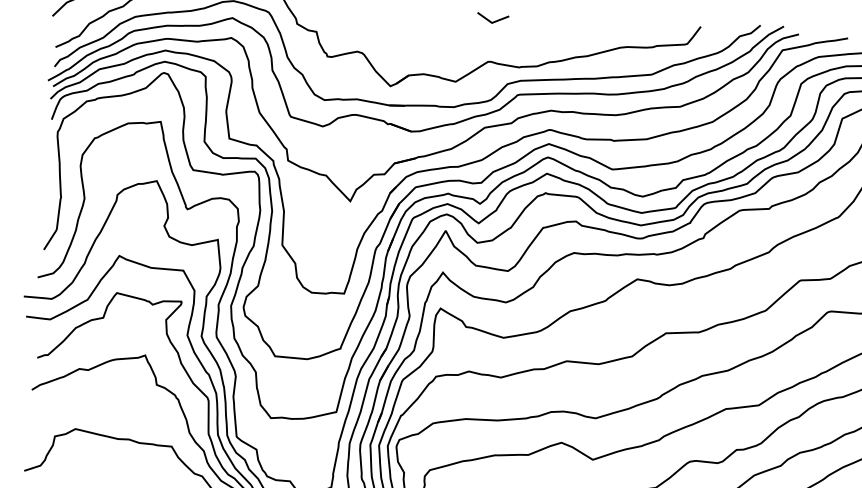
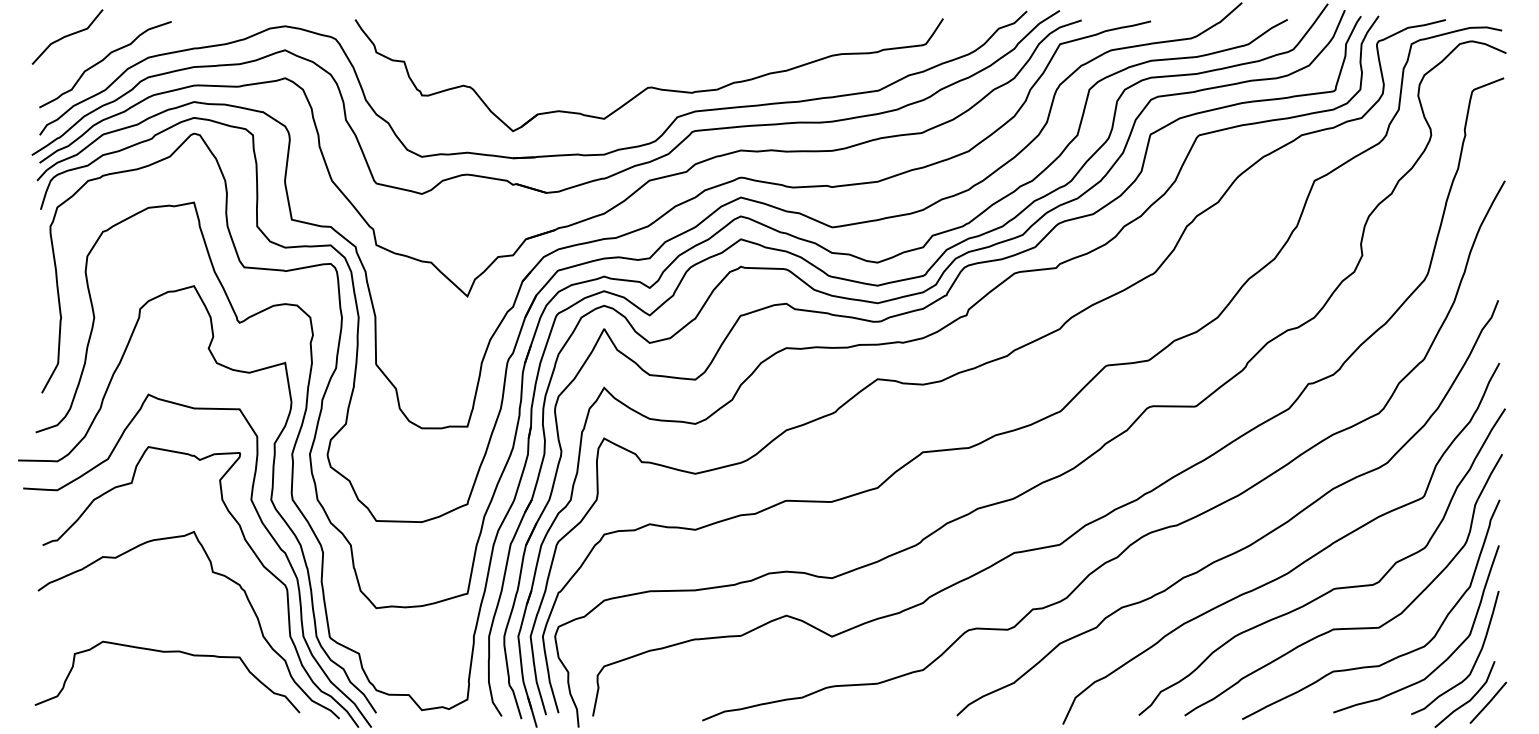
line: (494, 21) -> (652, 30), removed

